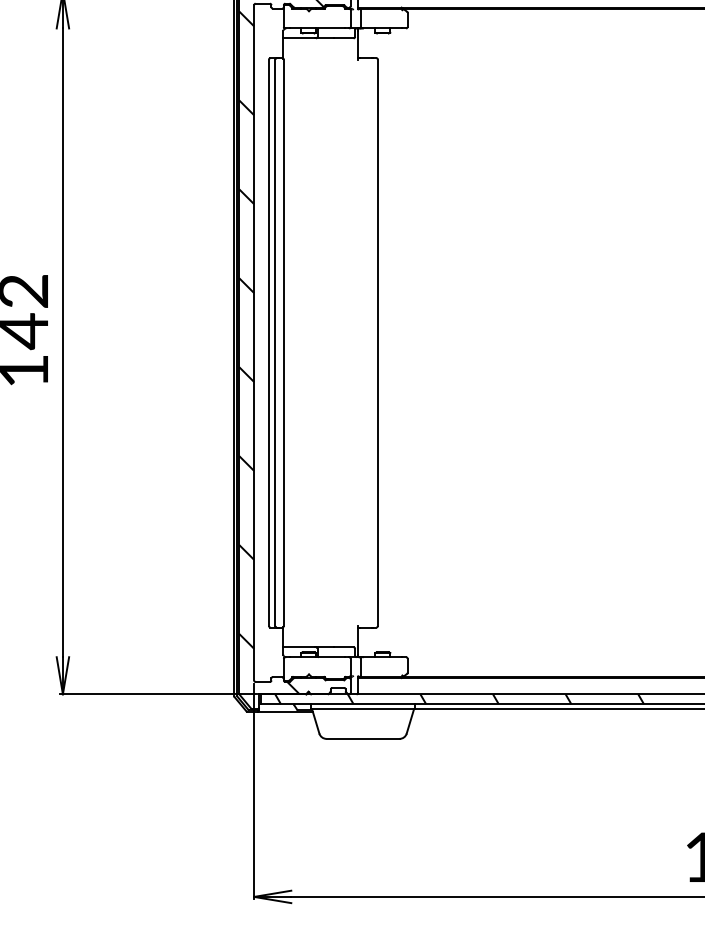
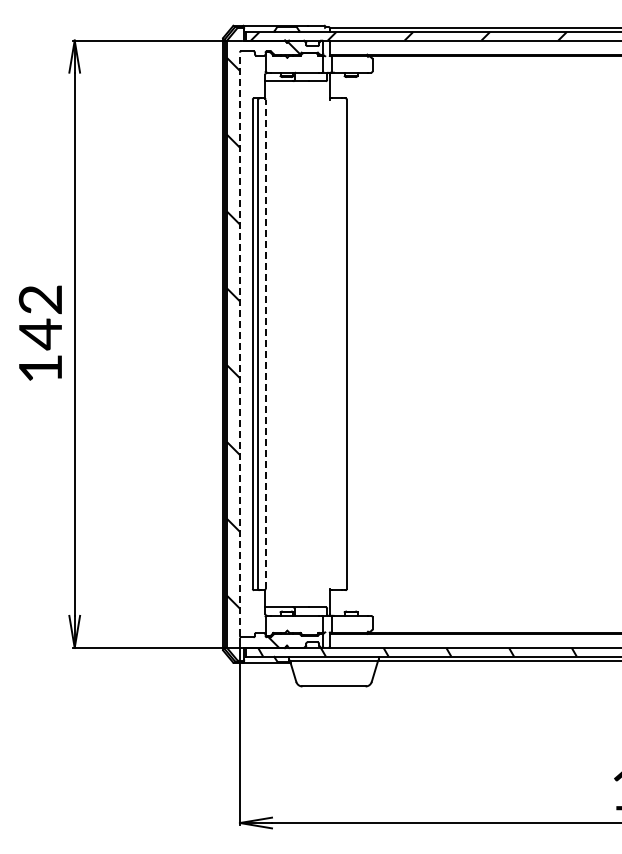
line: (253, 343) -> (239, 344), solid -> dashed
line: (283, 343) -> (265, 344), solid -> dashed

